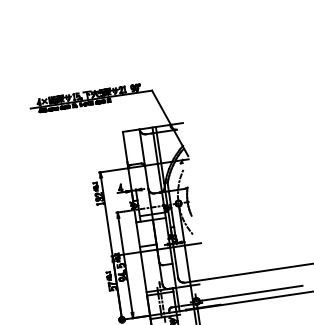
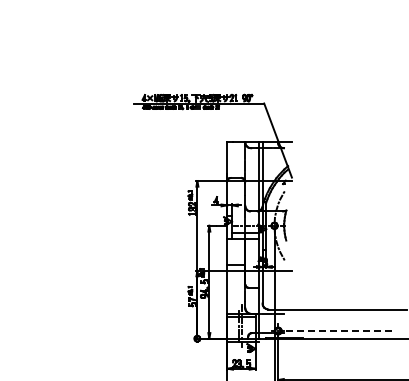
line: (252, 293) -> (337, 331), solid -> dashed

